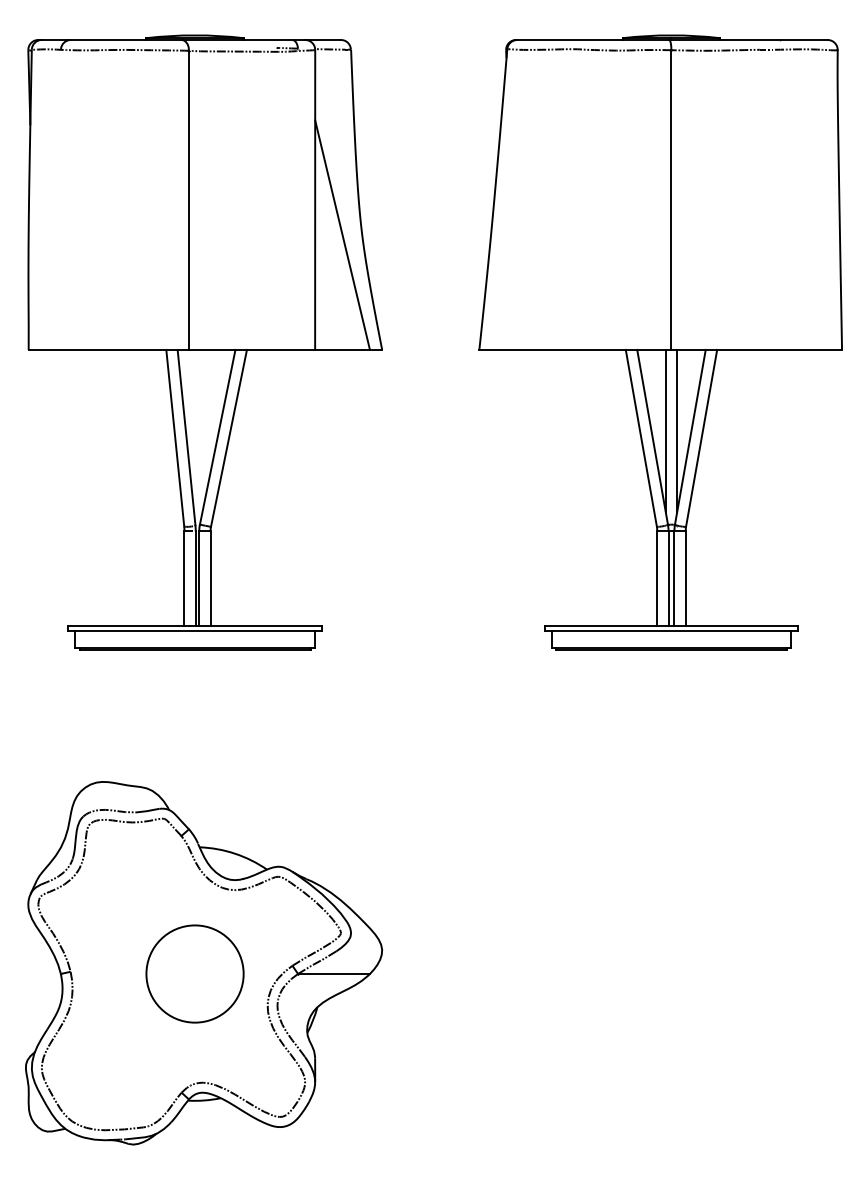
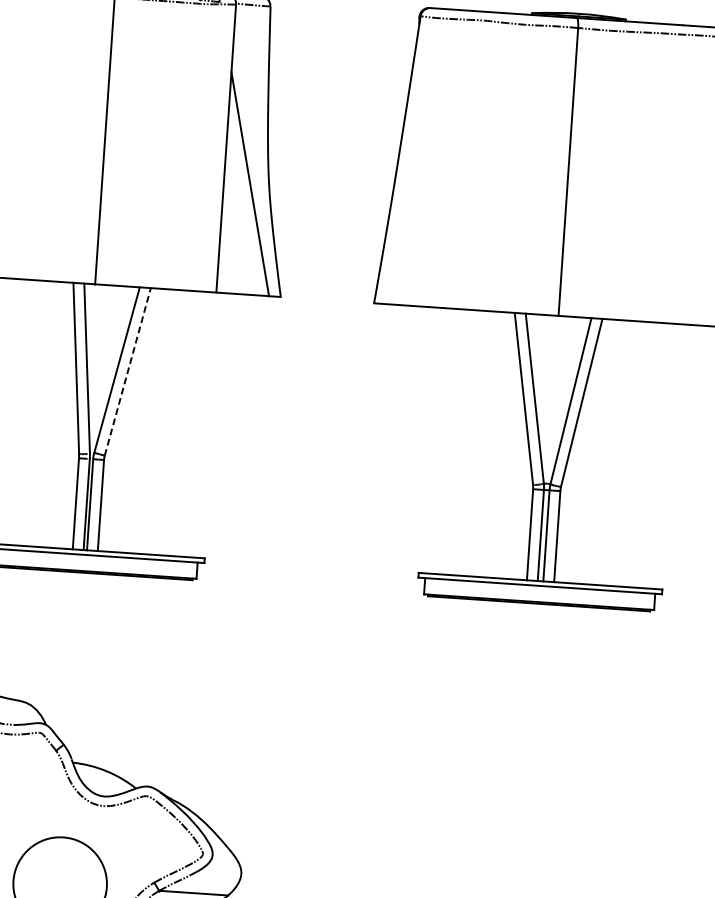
line: (665, 430) -> (547, 392), removed
line: (677, 430) -> (559, 393), removed
line: (229, 437) -> (128, 371), solid -> dashed

